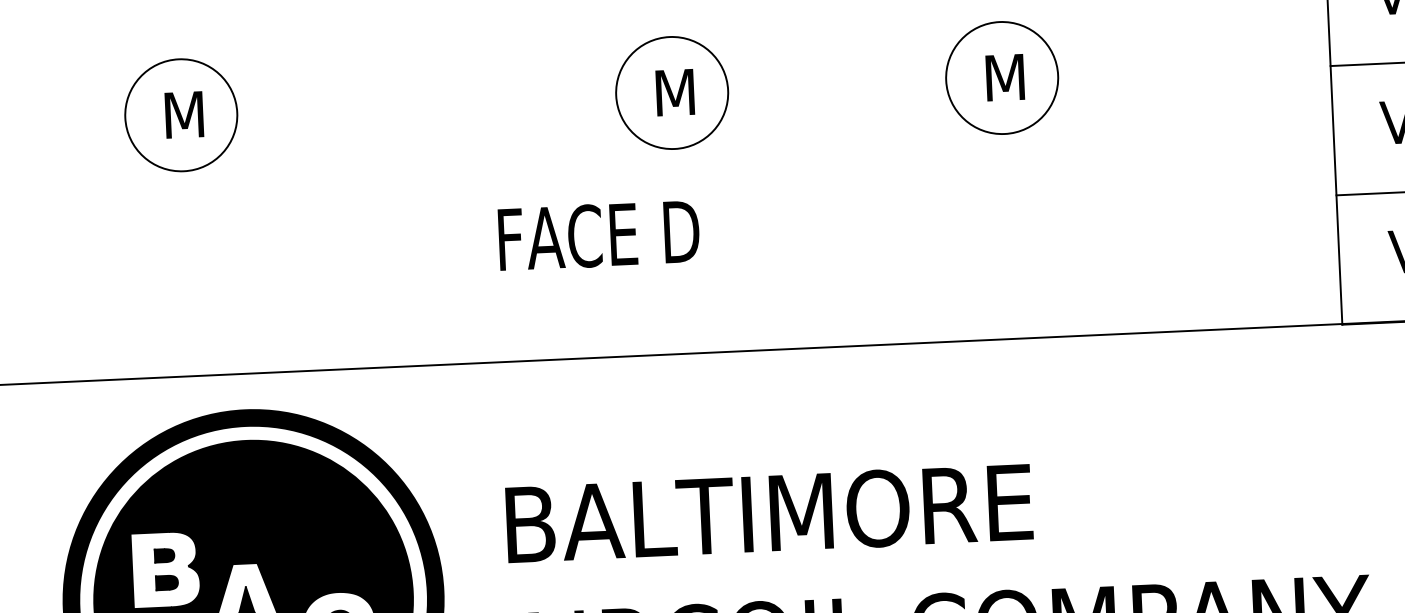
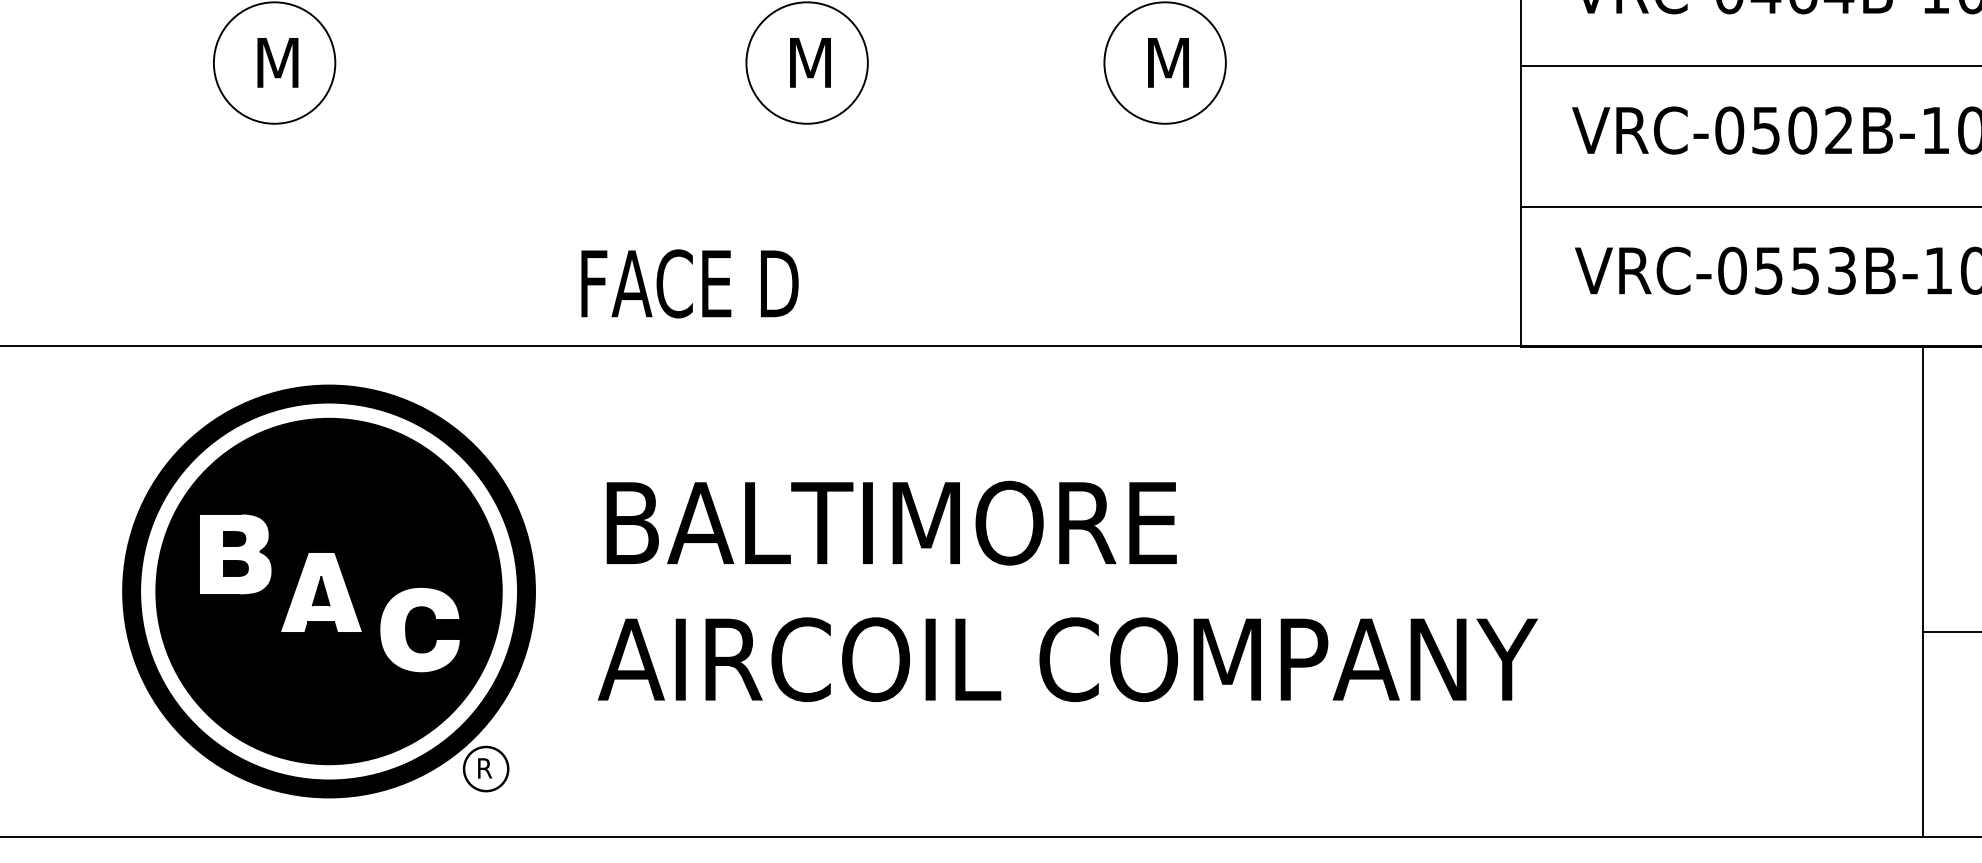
text: (598, 235) -> (689, 283), moved

